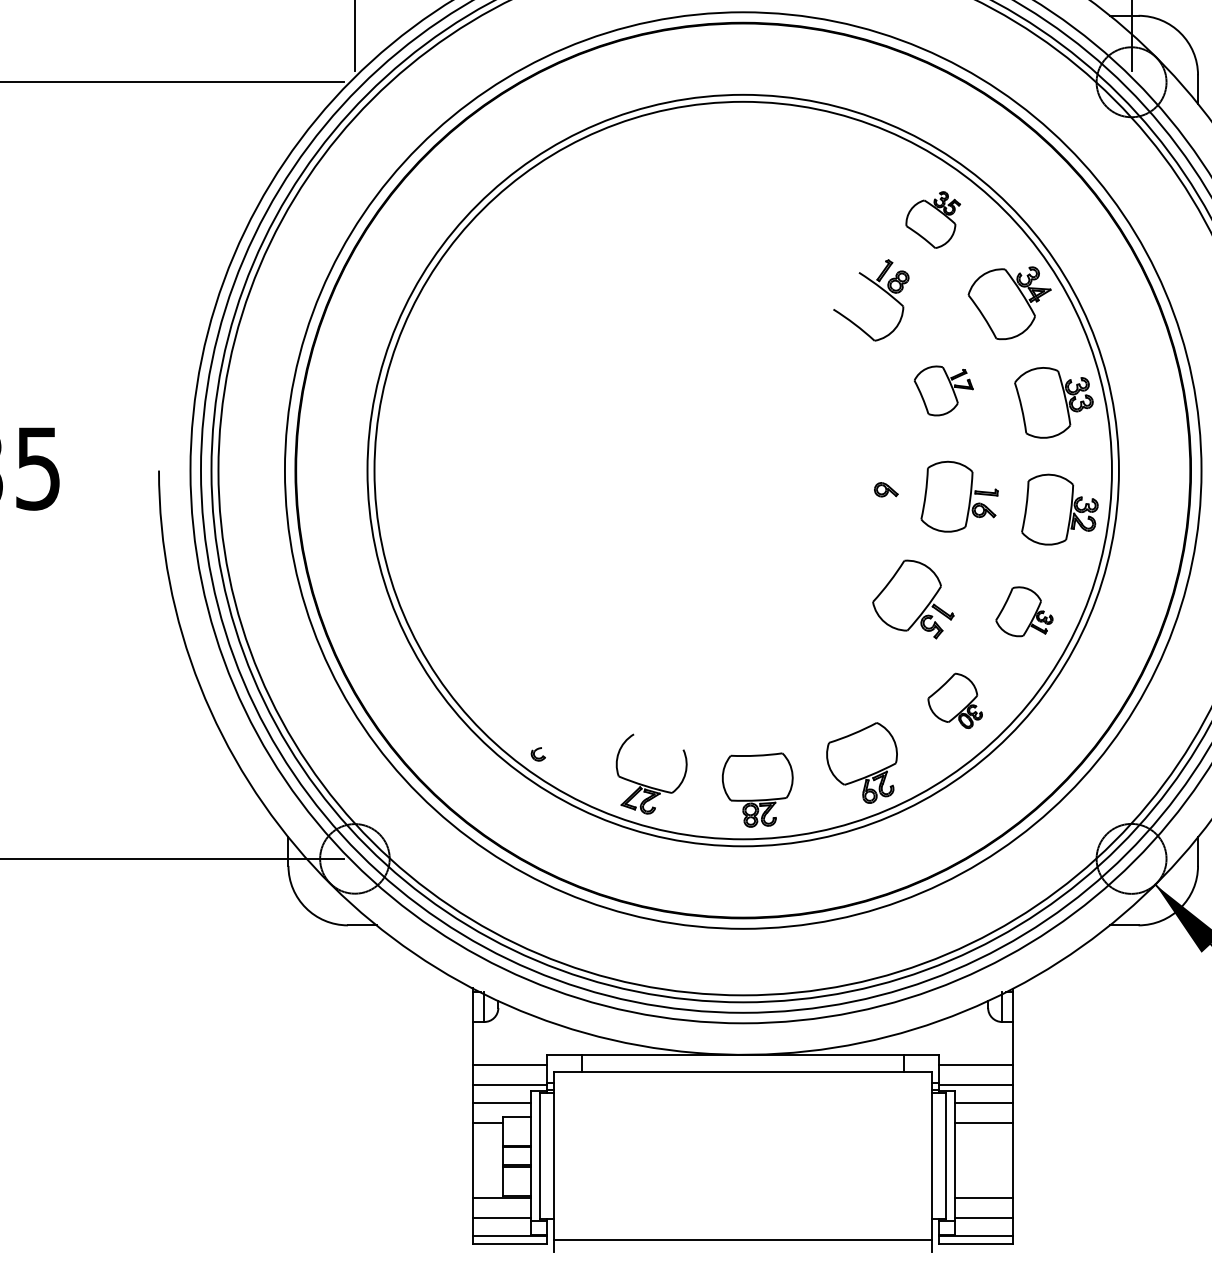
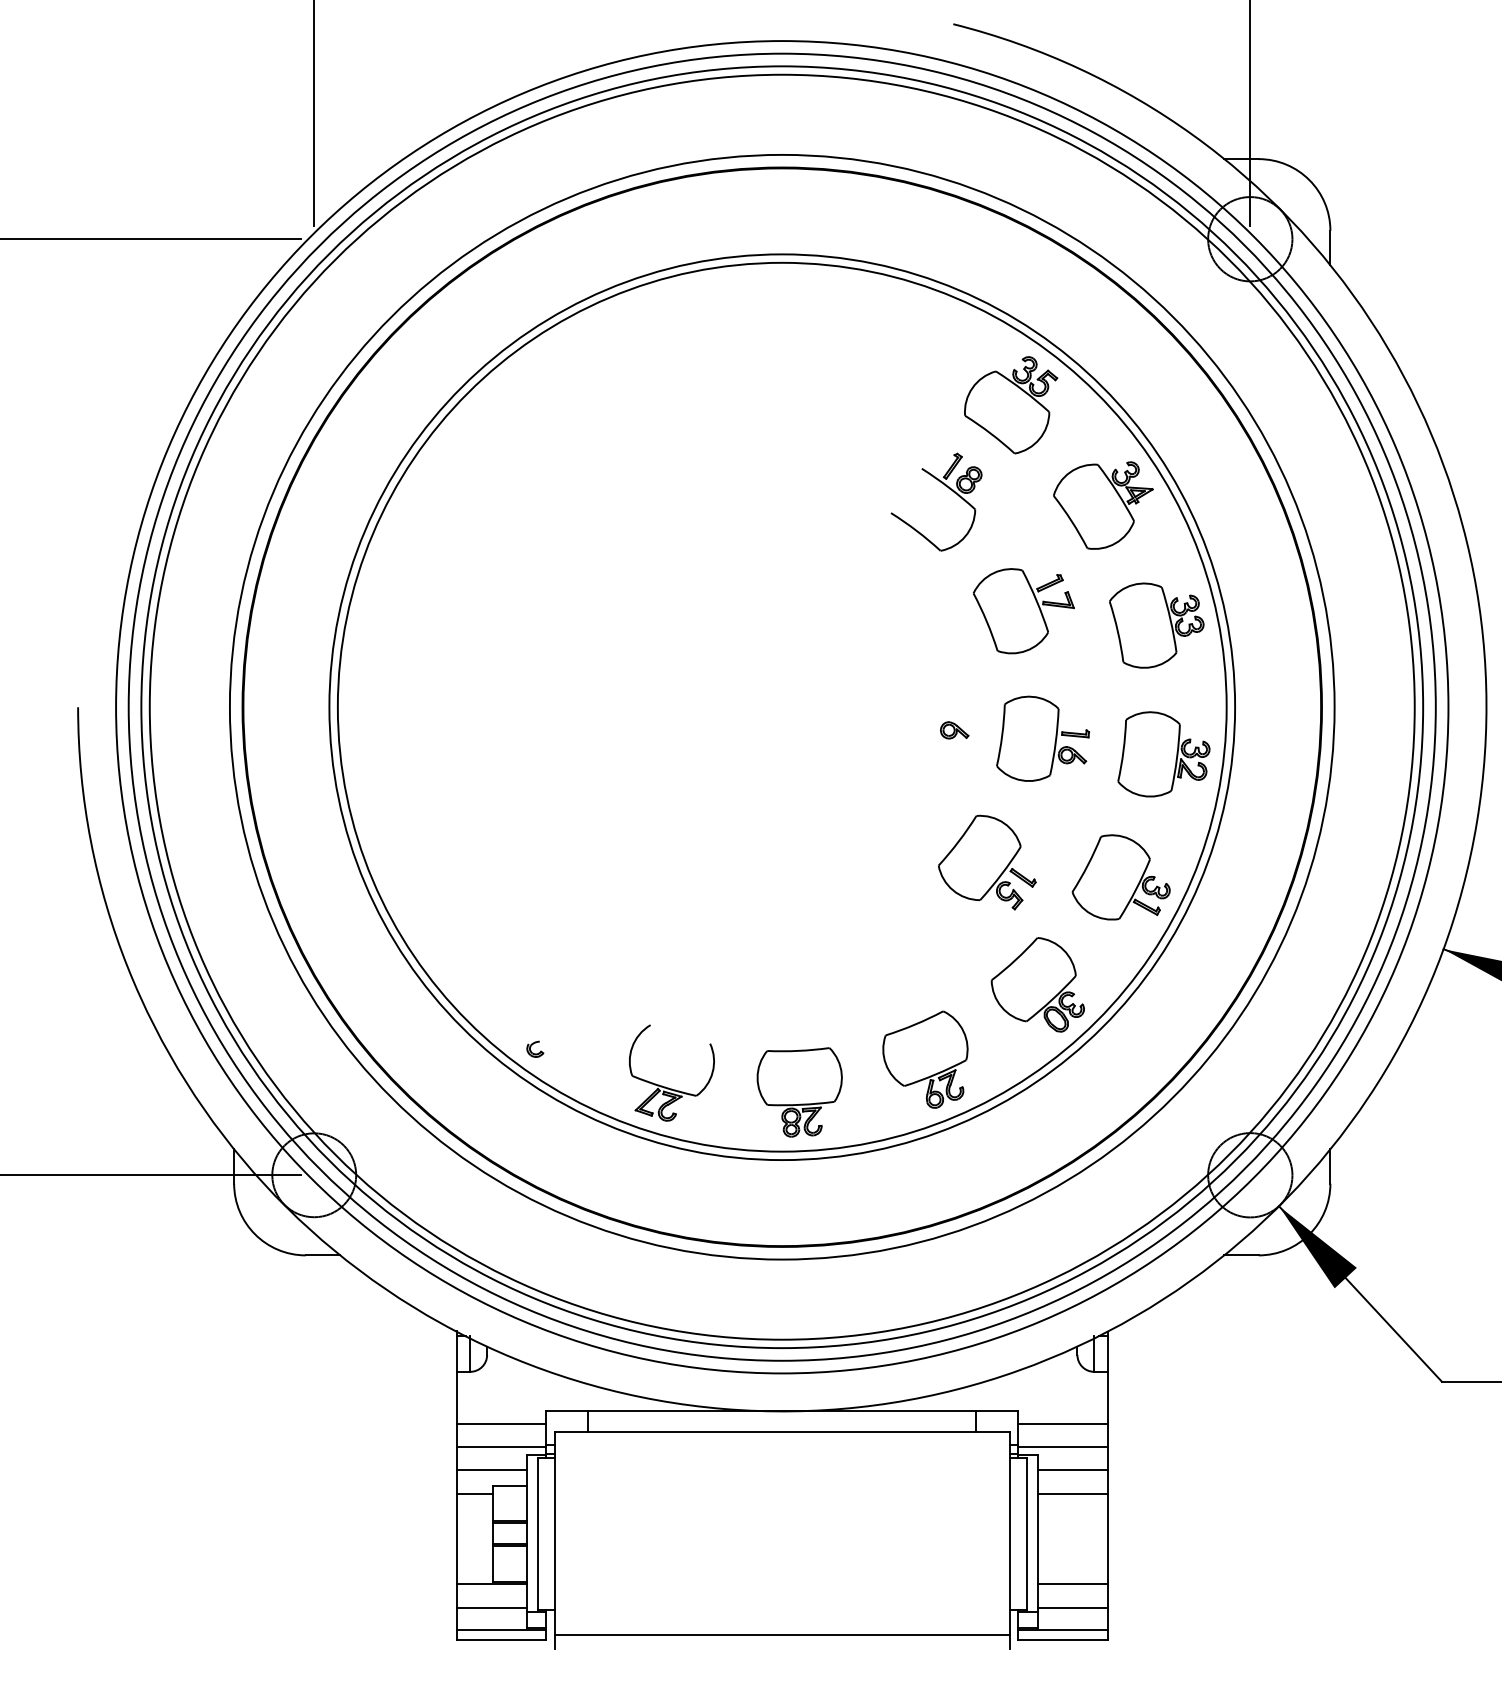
part: (933, 220) -> (1011, 405), size x1.43
part: (943, 391) -> (1023, 611), size x1.43
part: (1023, 611) -> (1120, 877), size x1.43
part: (955, 700) -> (1037, 984), size x1.43

